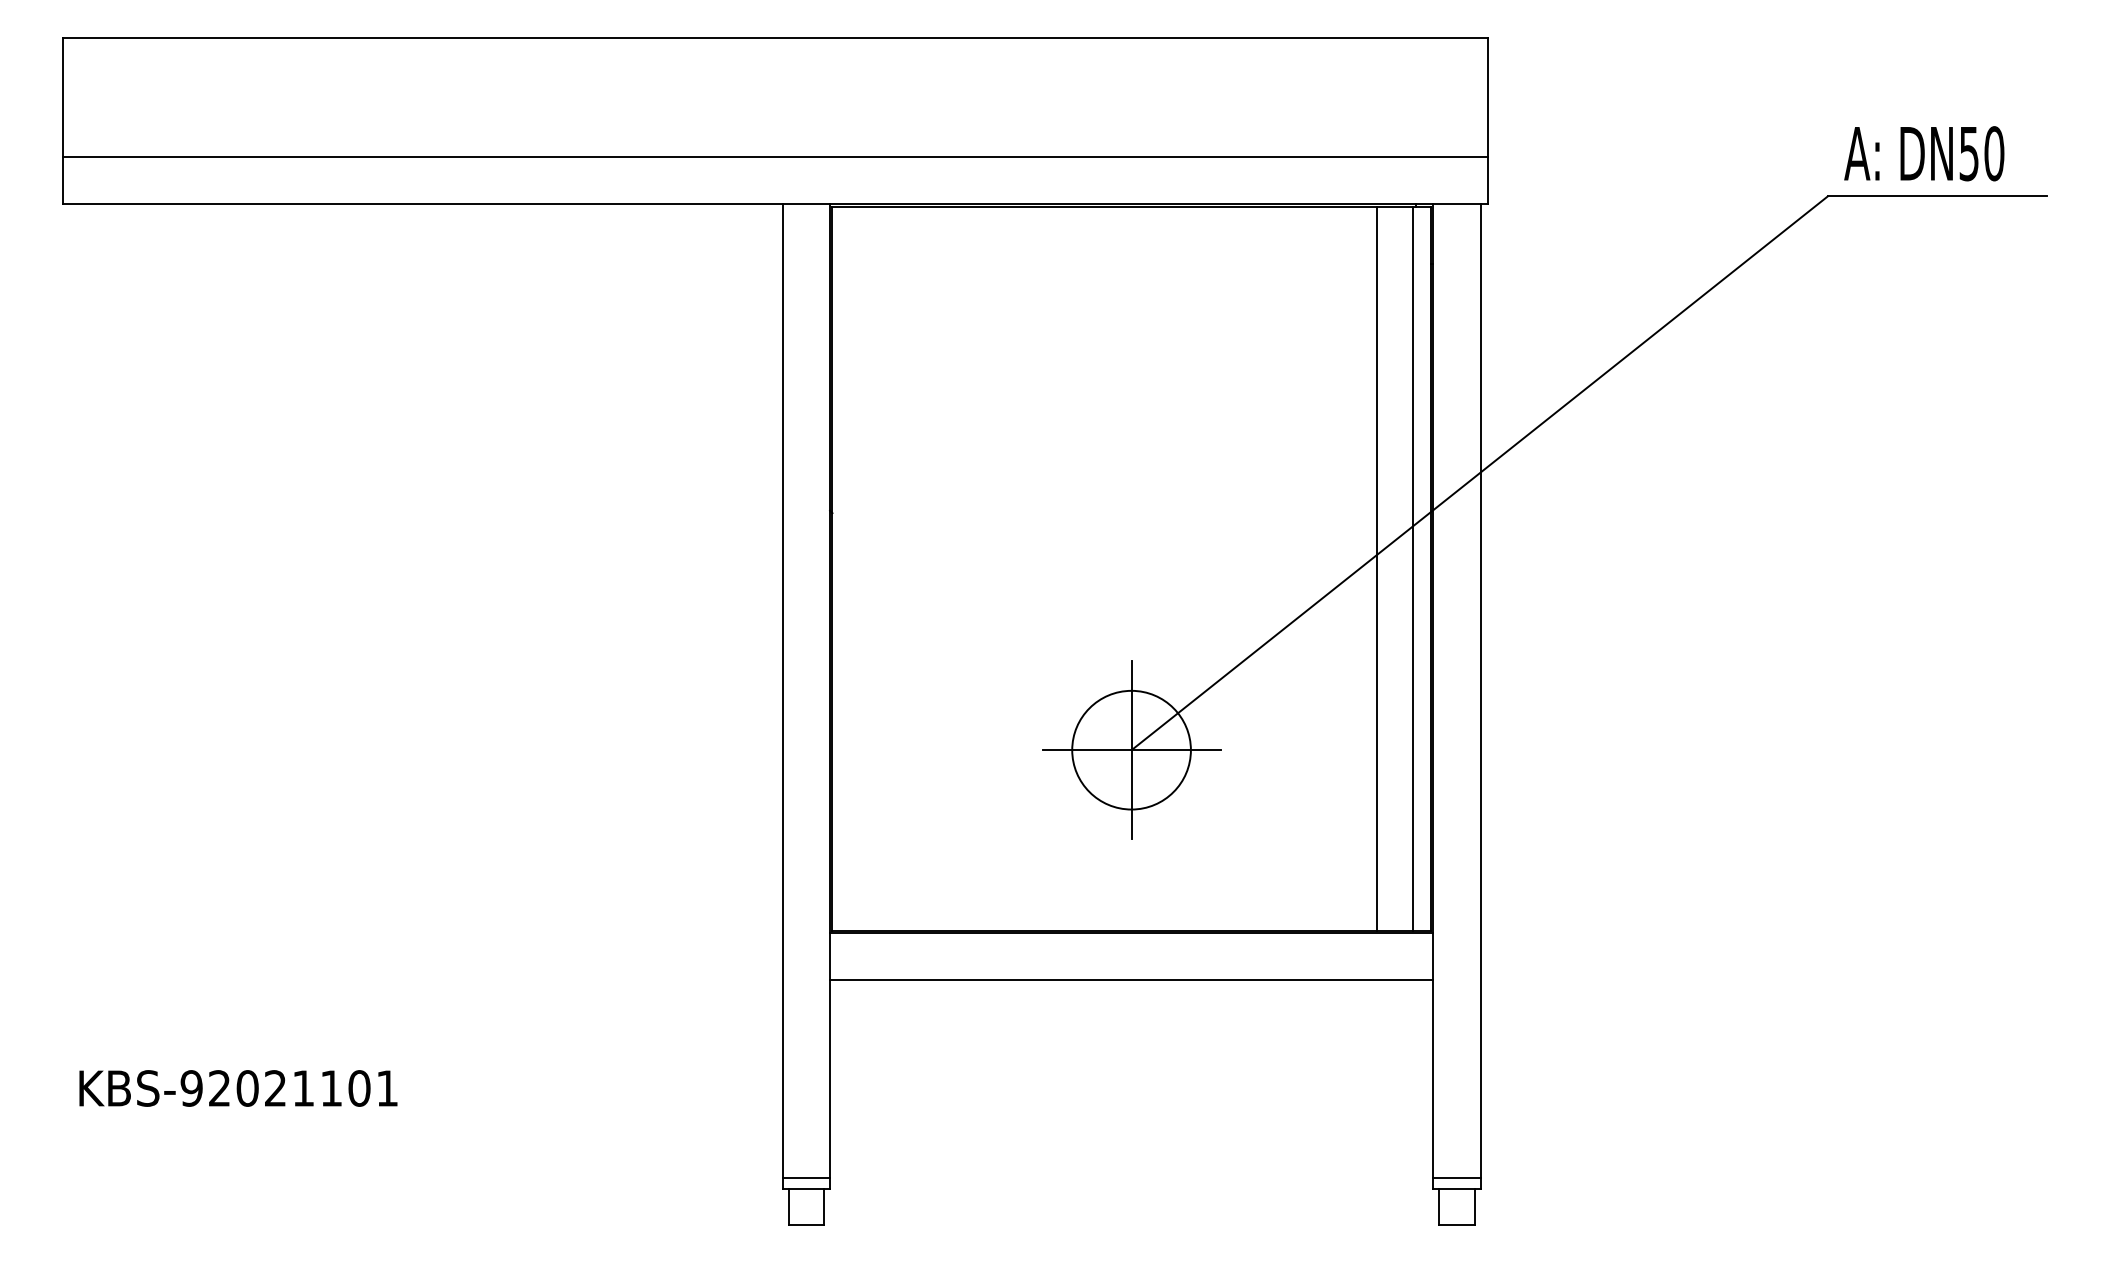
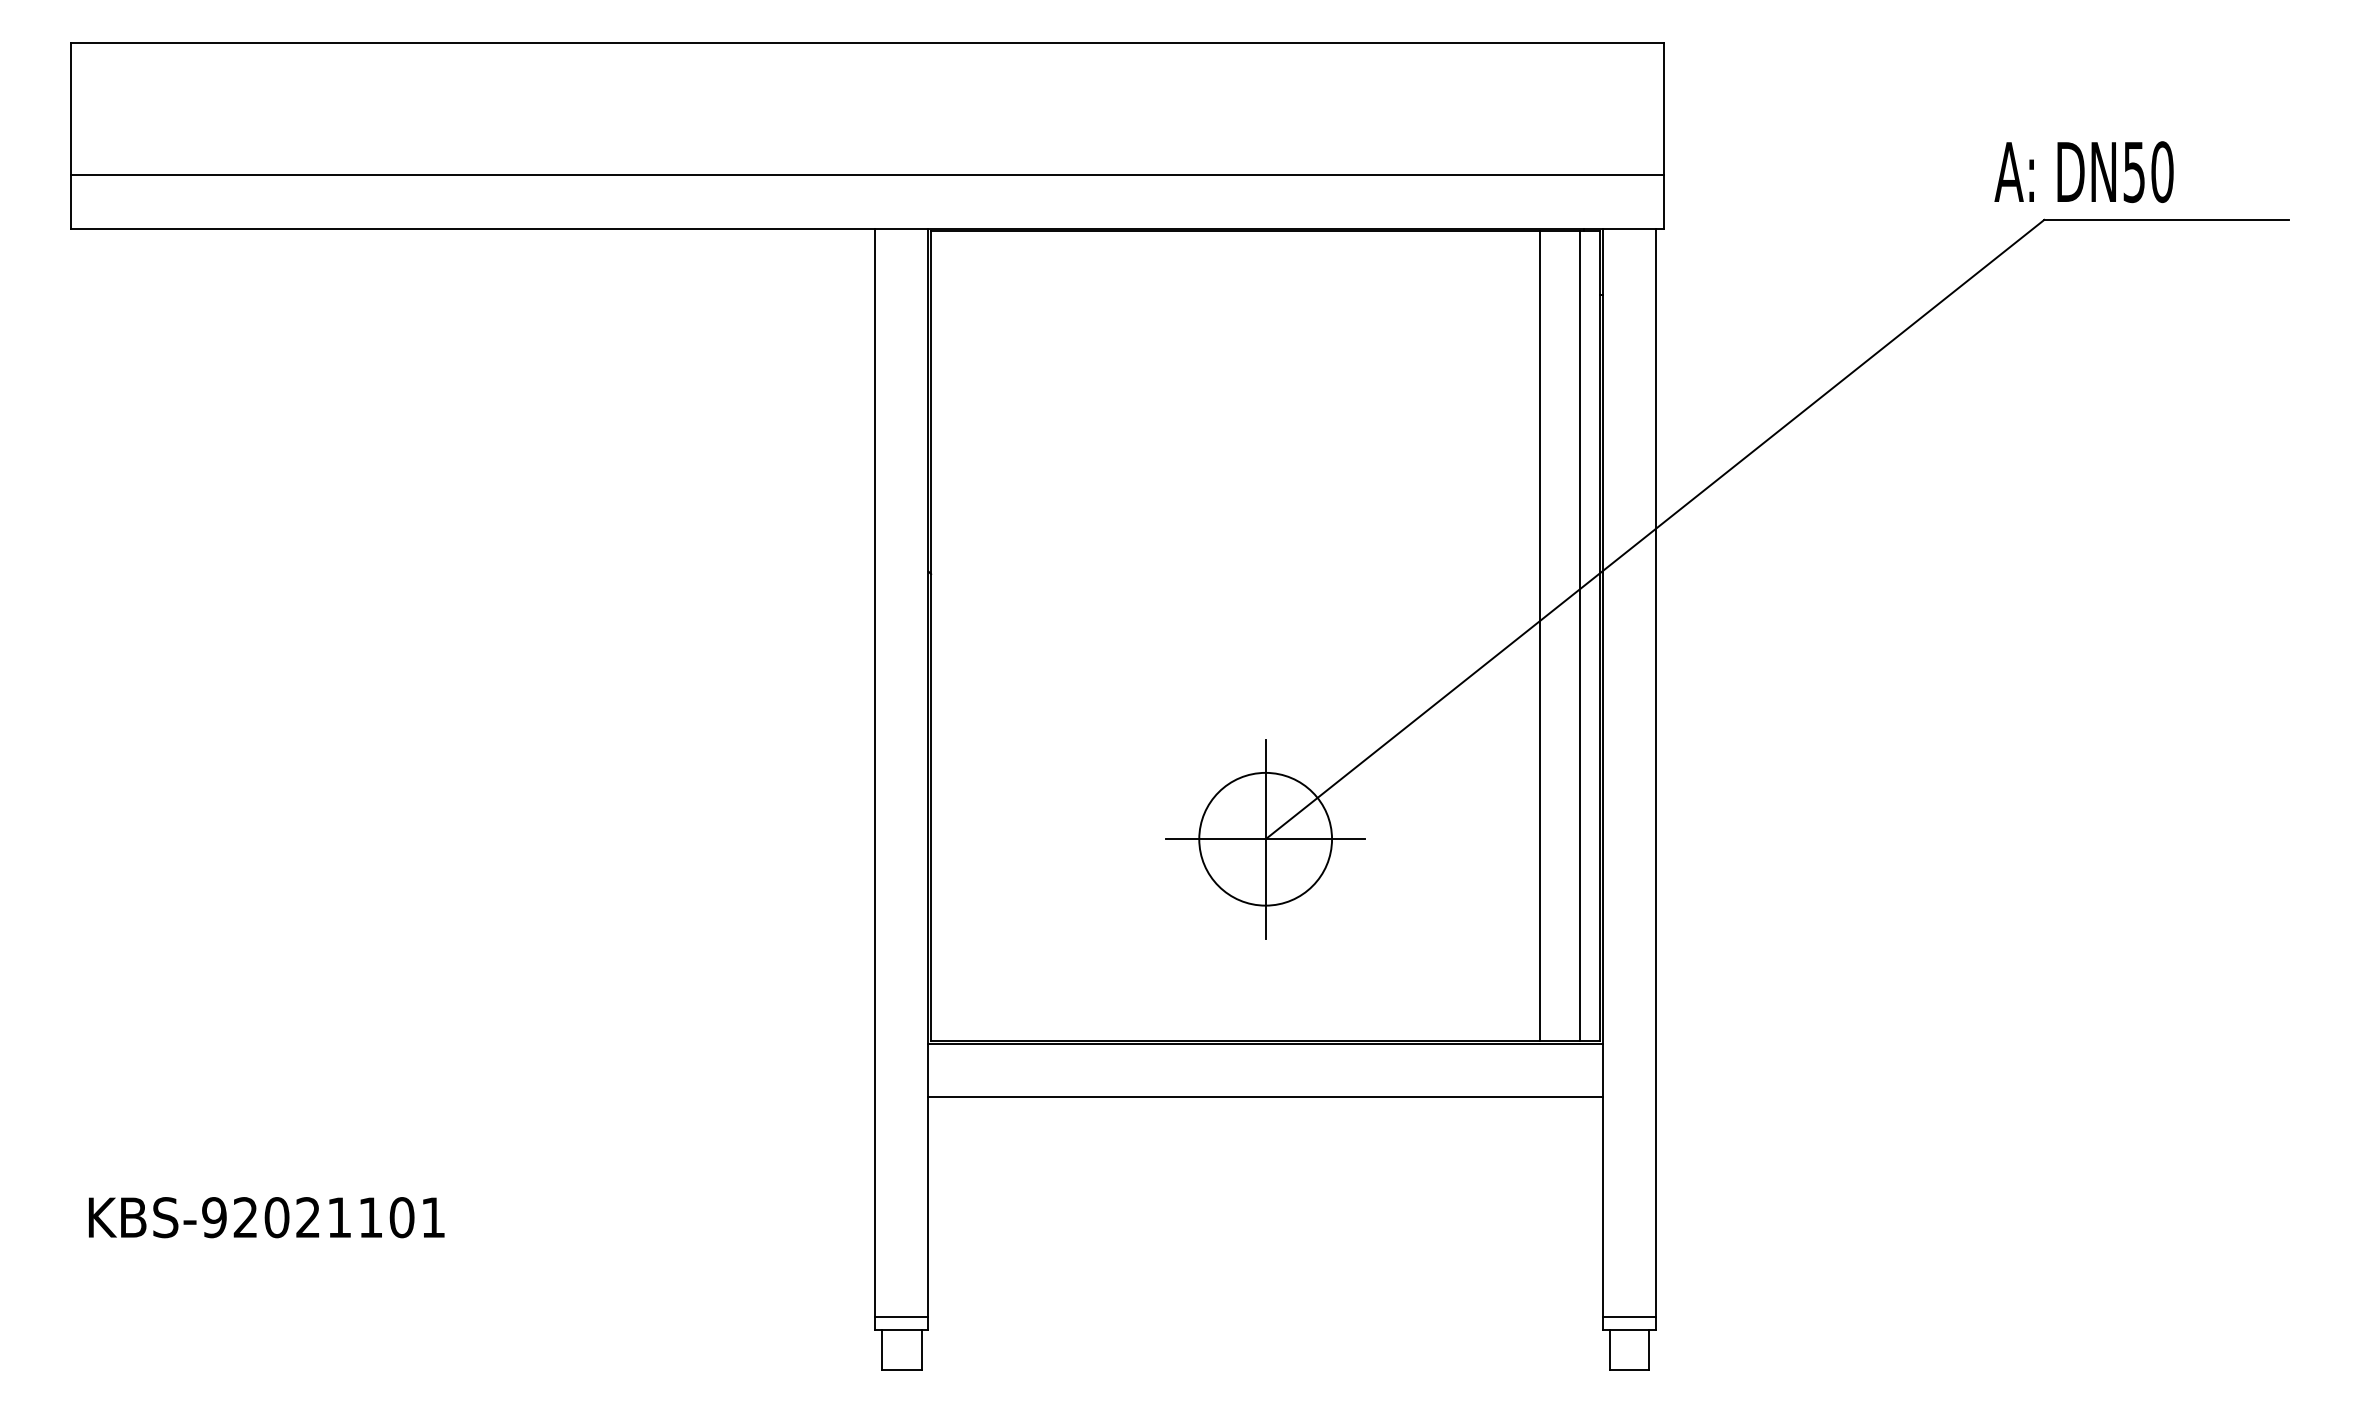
text: (1924, 153) -> (2084, 171), moved

